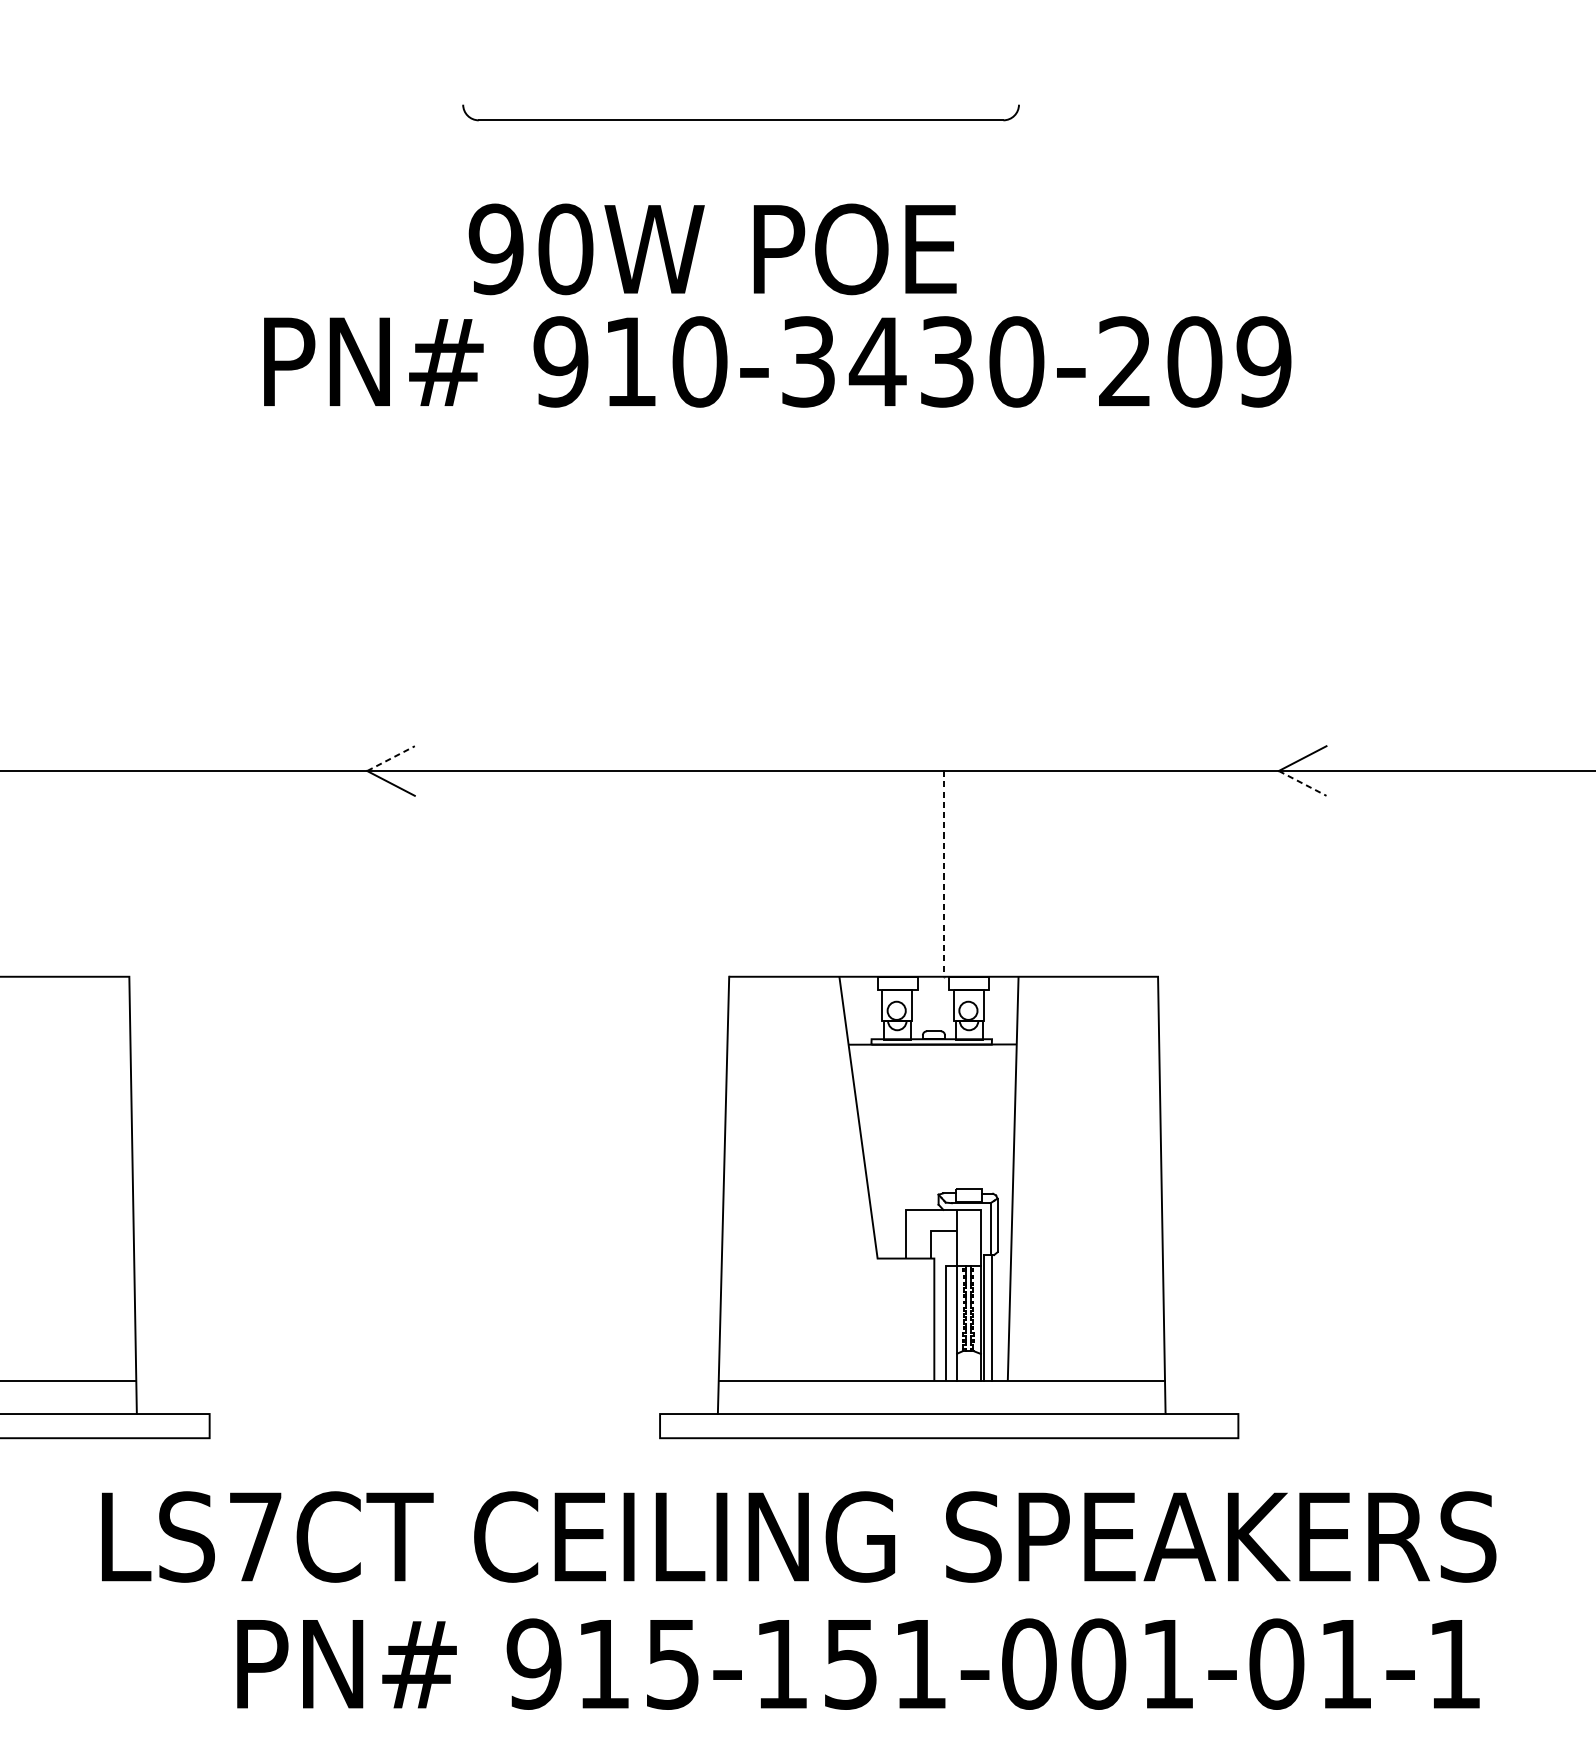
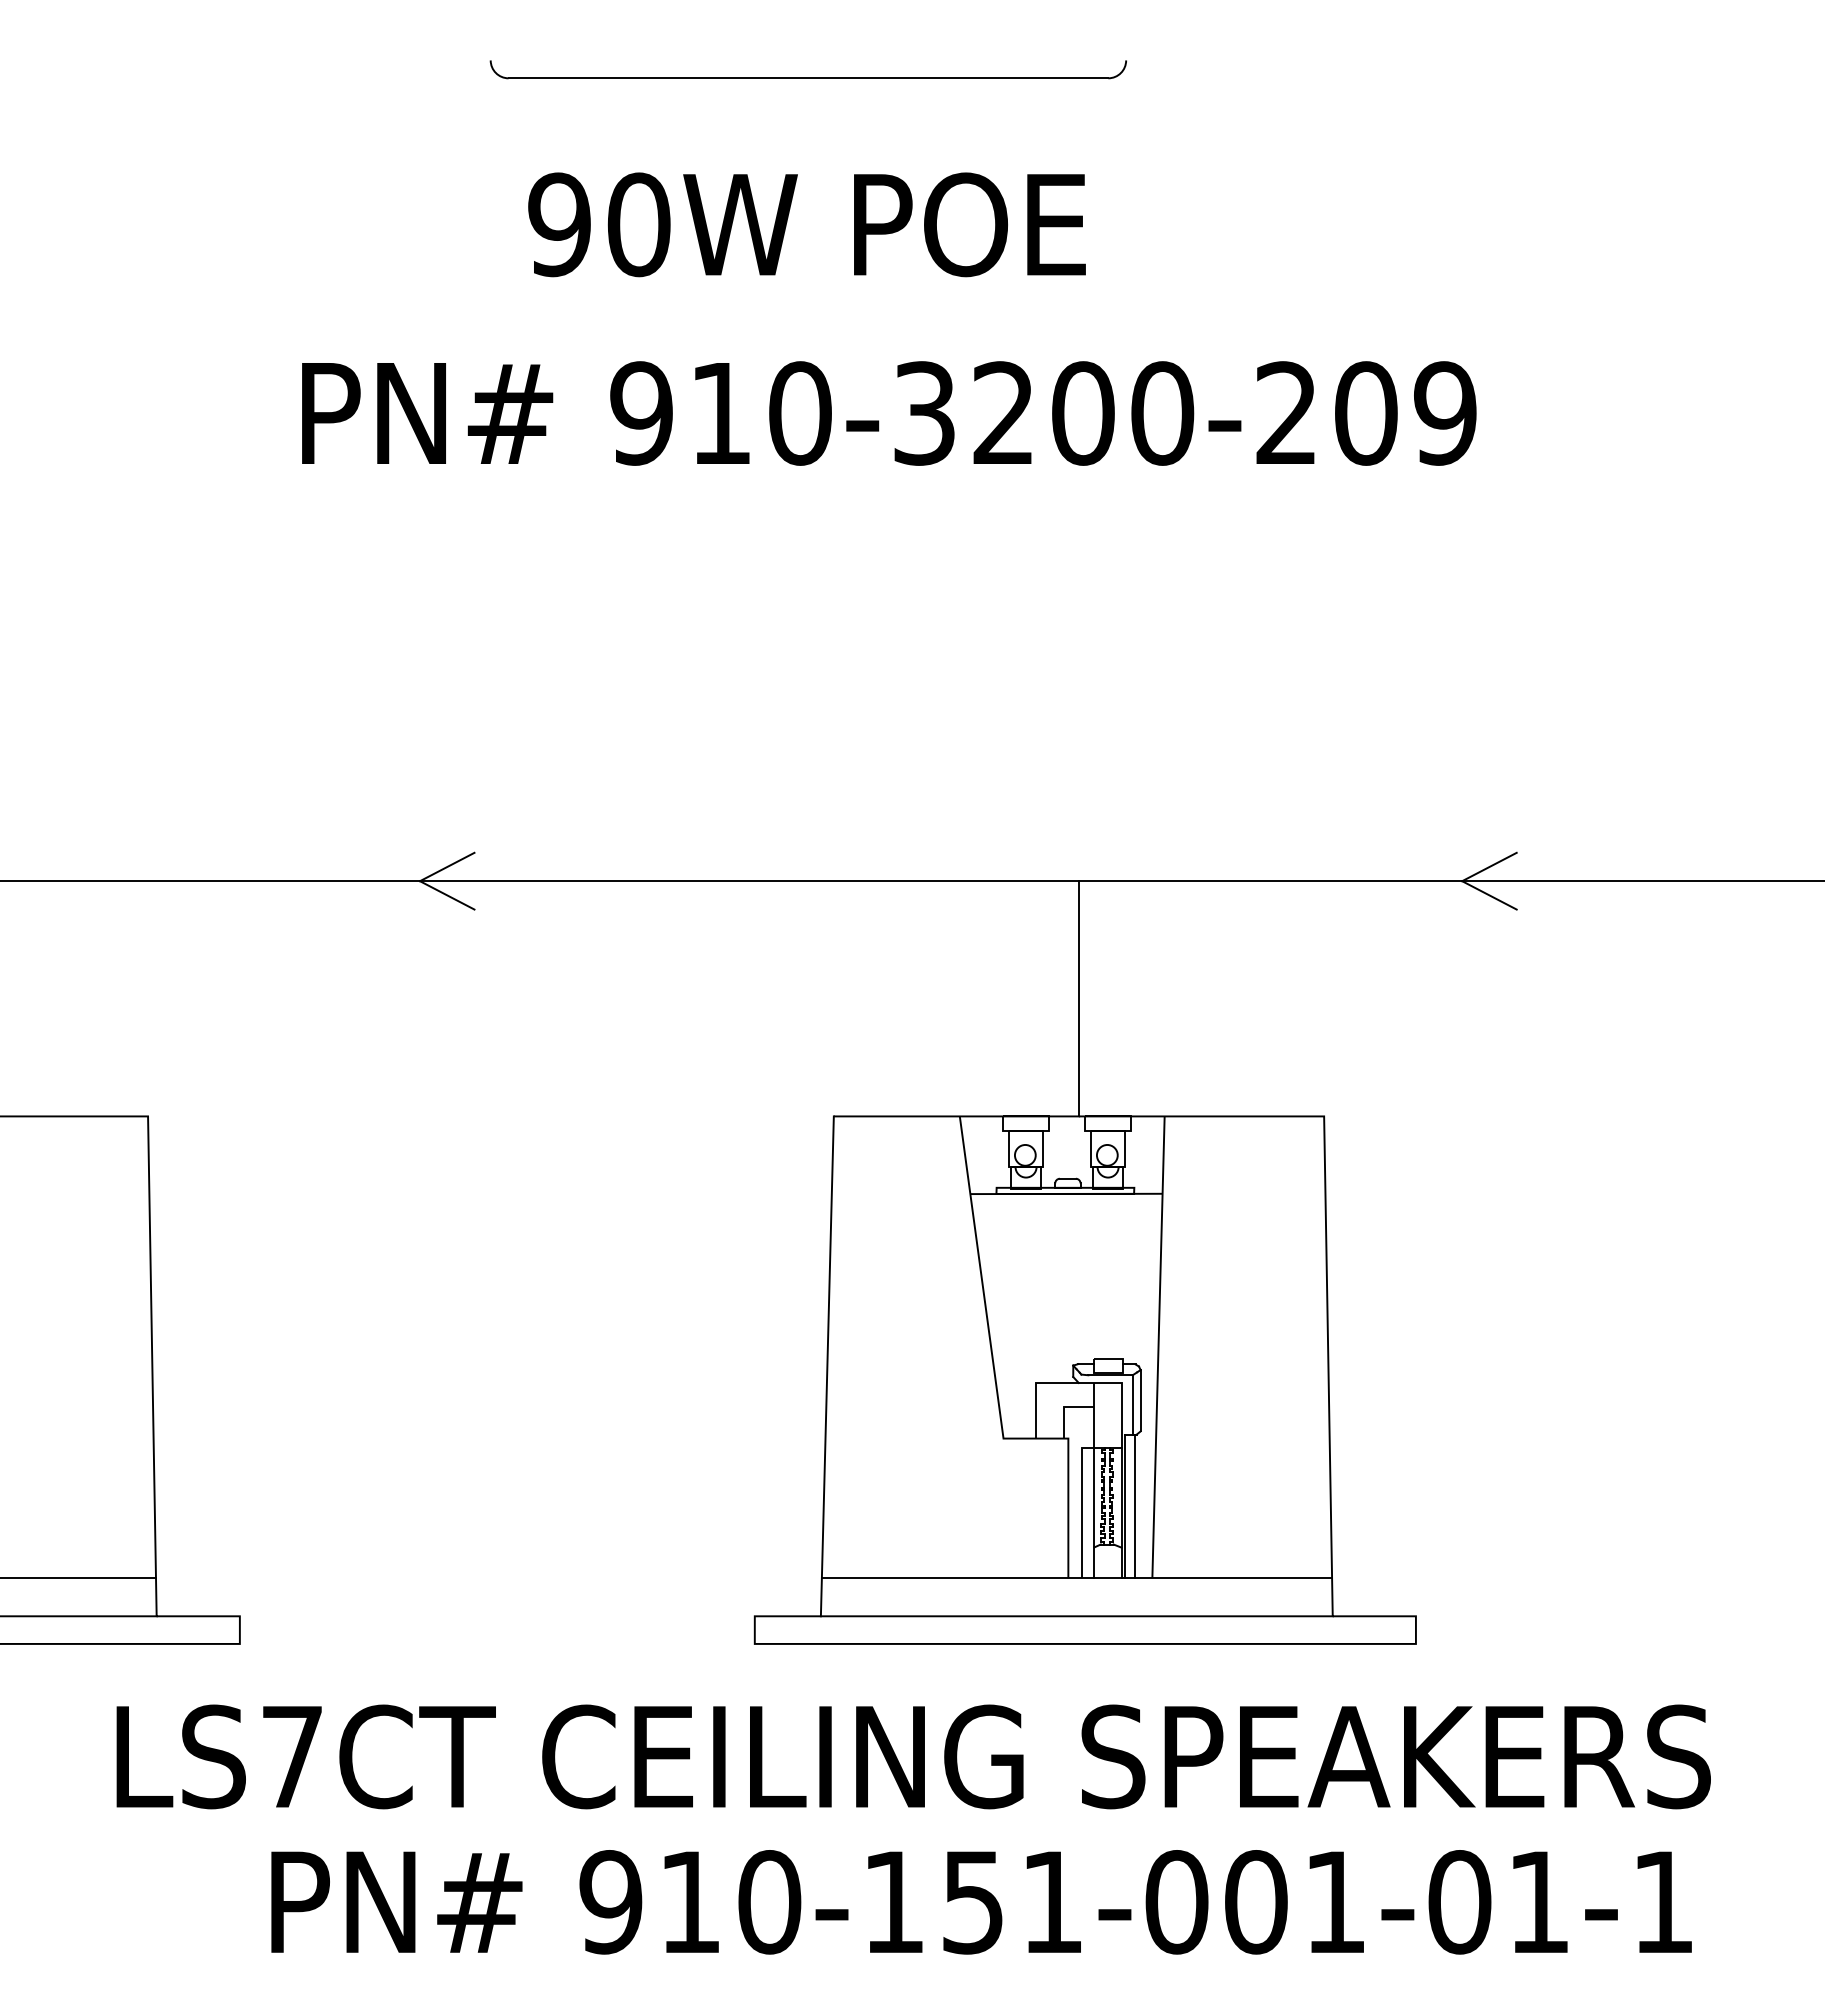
part: (740, 119) -> (807, 77), moved
text: (712, 249) -> (806, 224), moved
text: (911, 361) -> (1042, 413), 910-3430-209 -> 910-3200-209
line: (391, 759) -> (447, 867), dashed -> solid
line: (1302, 783) -> (1489, 895), dashed -> solid
line: (943, 873) -> (1078, 998), dashed -> solid
text: (672, 1664) -> (769, 1902), 915-151-001-01-1 -> 910-151-001-01-1

